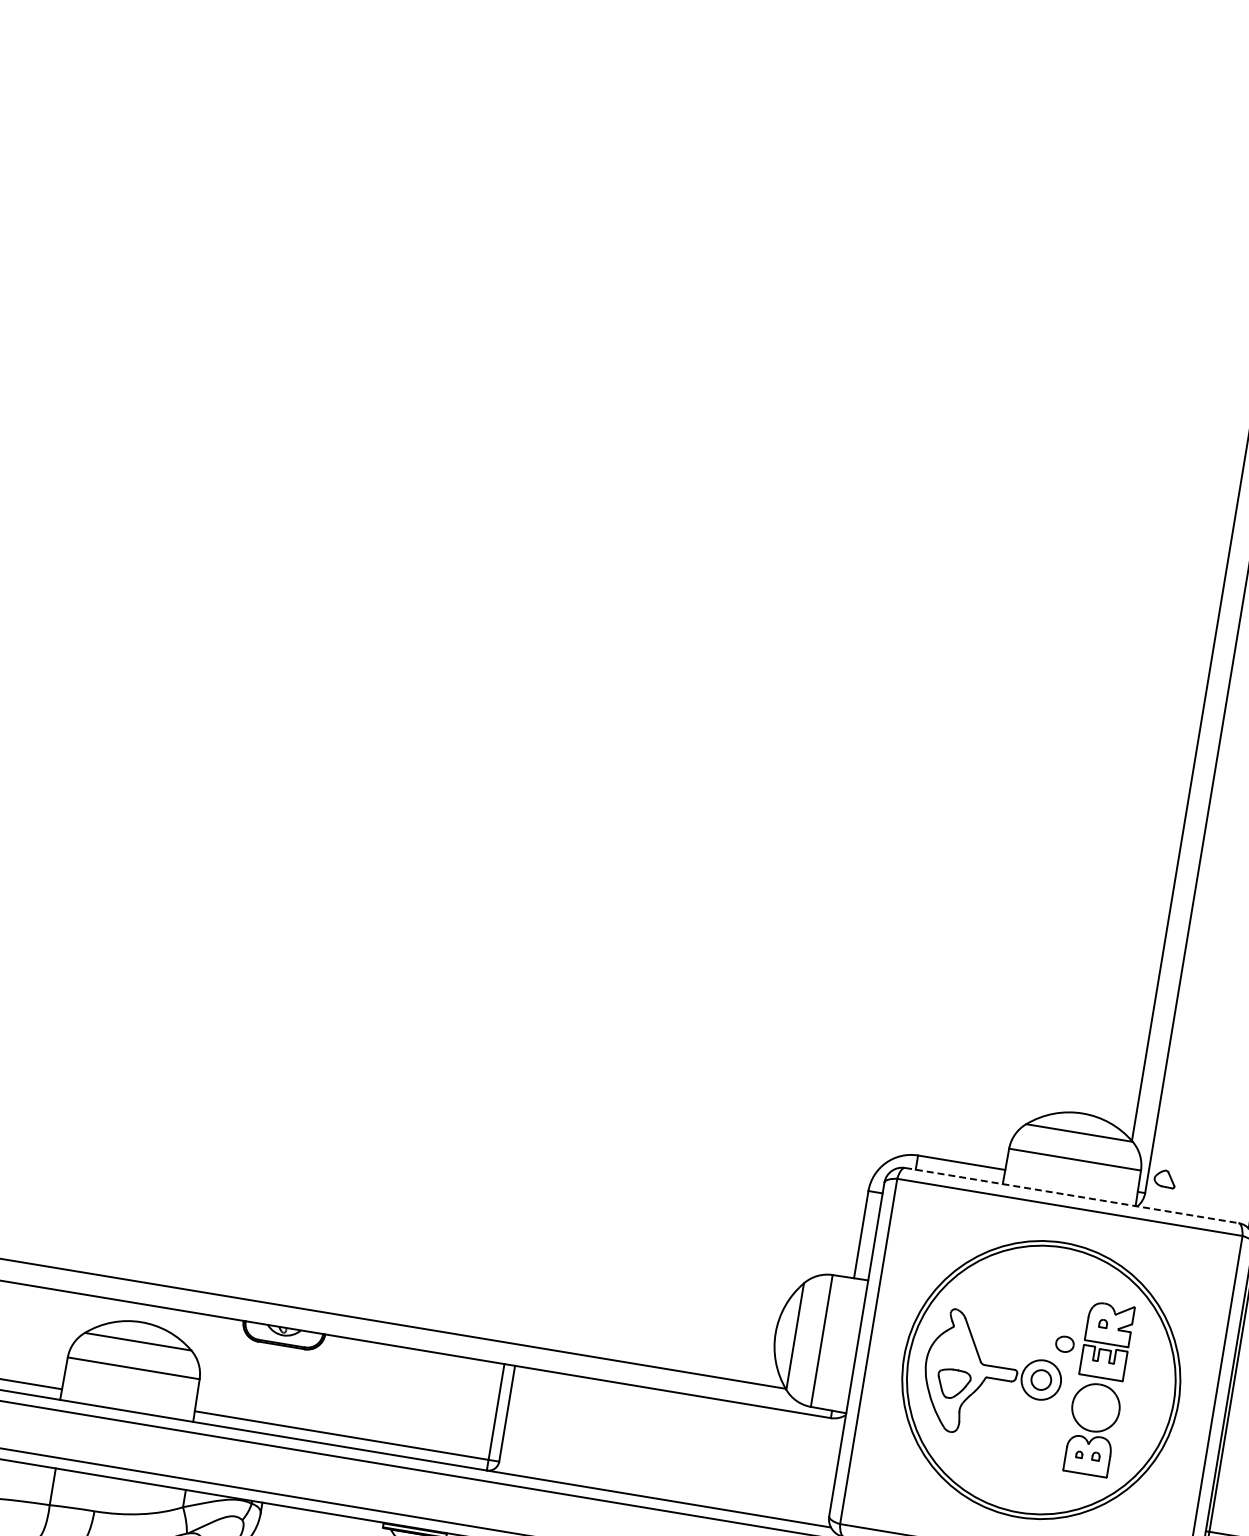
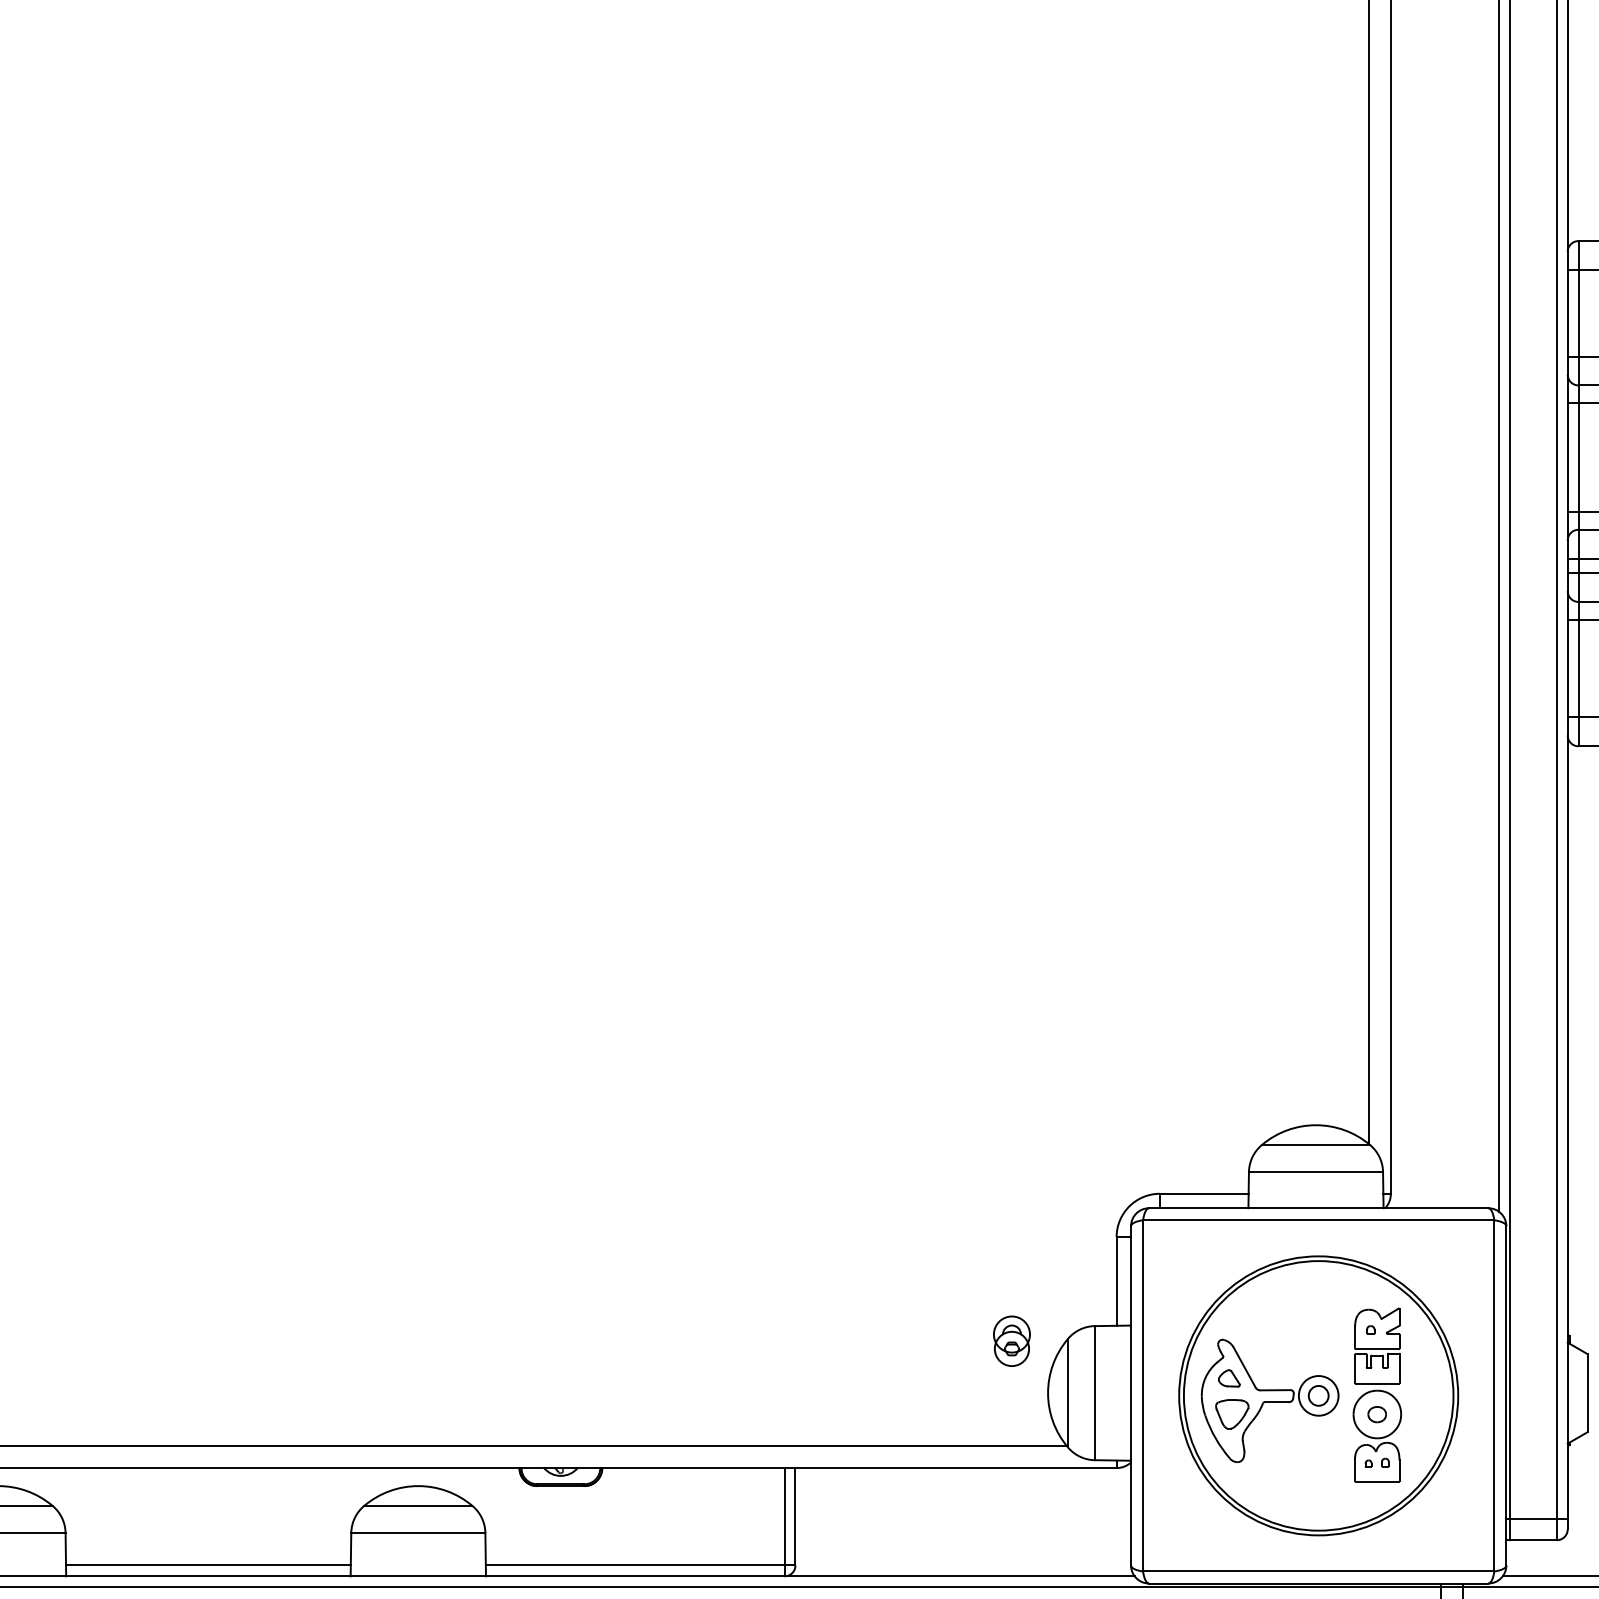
part: (1165, 1178) -> (1229, 1378), moved
line: (1071, 1195) -> (1318, 1208), dashed -> solid
part: (748, 1275) -> (1011, 1340), added
part: (1064, 1344) -> (1376, 1414), moved

